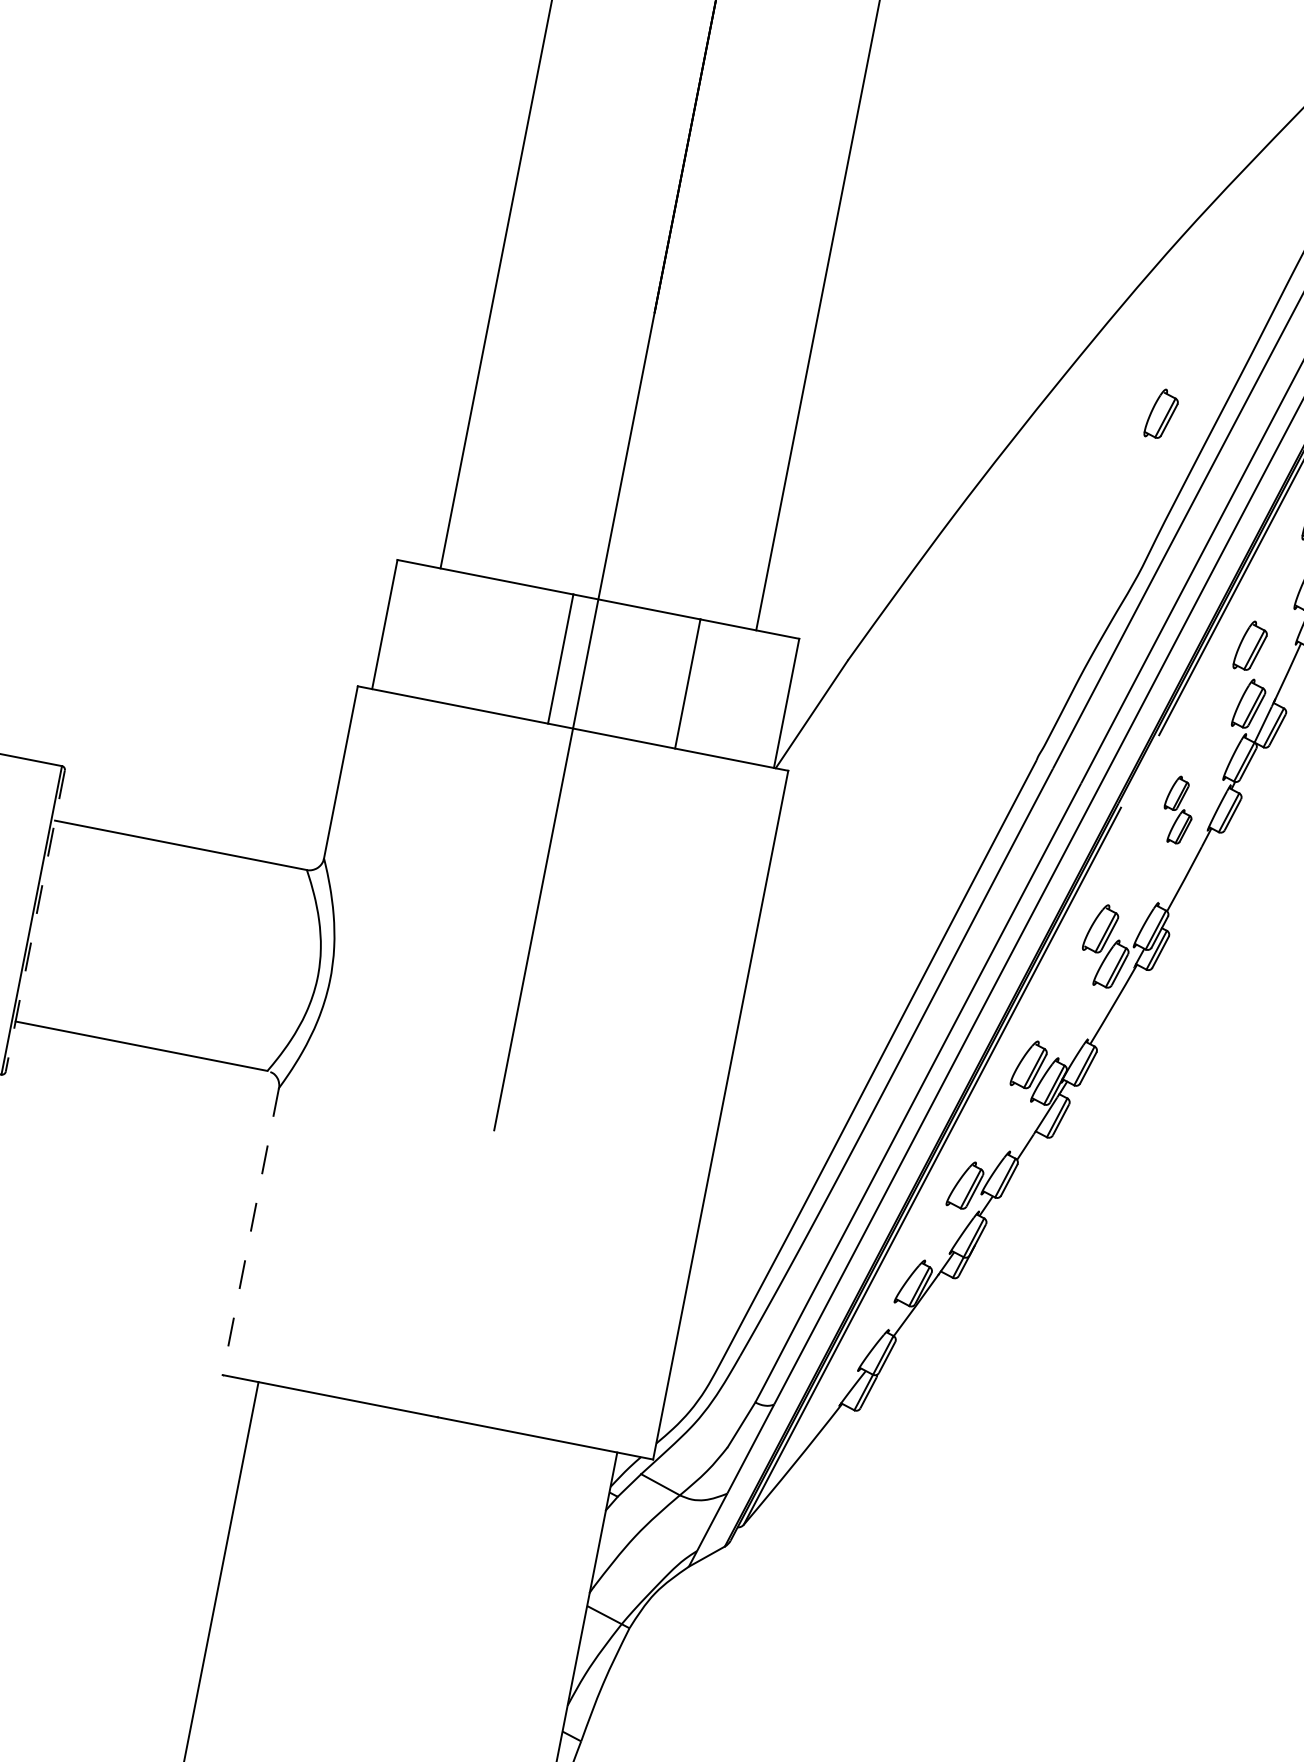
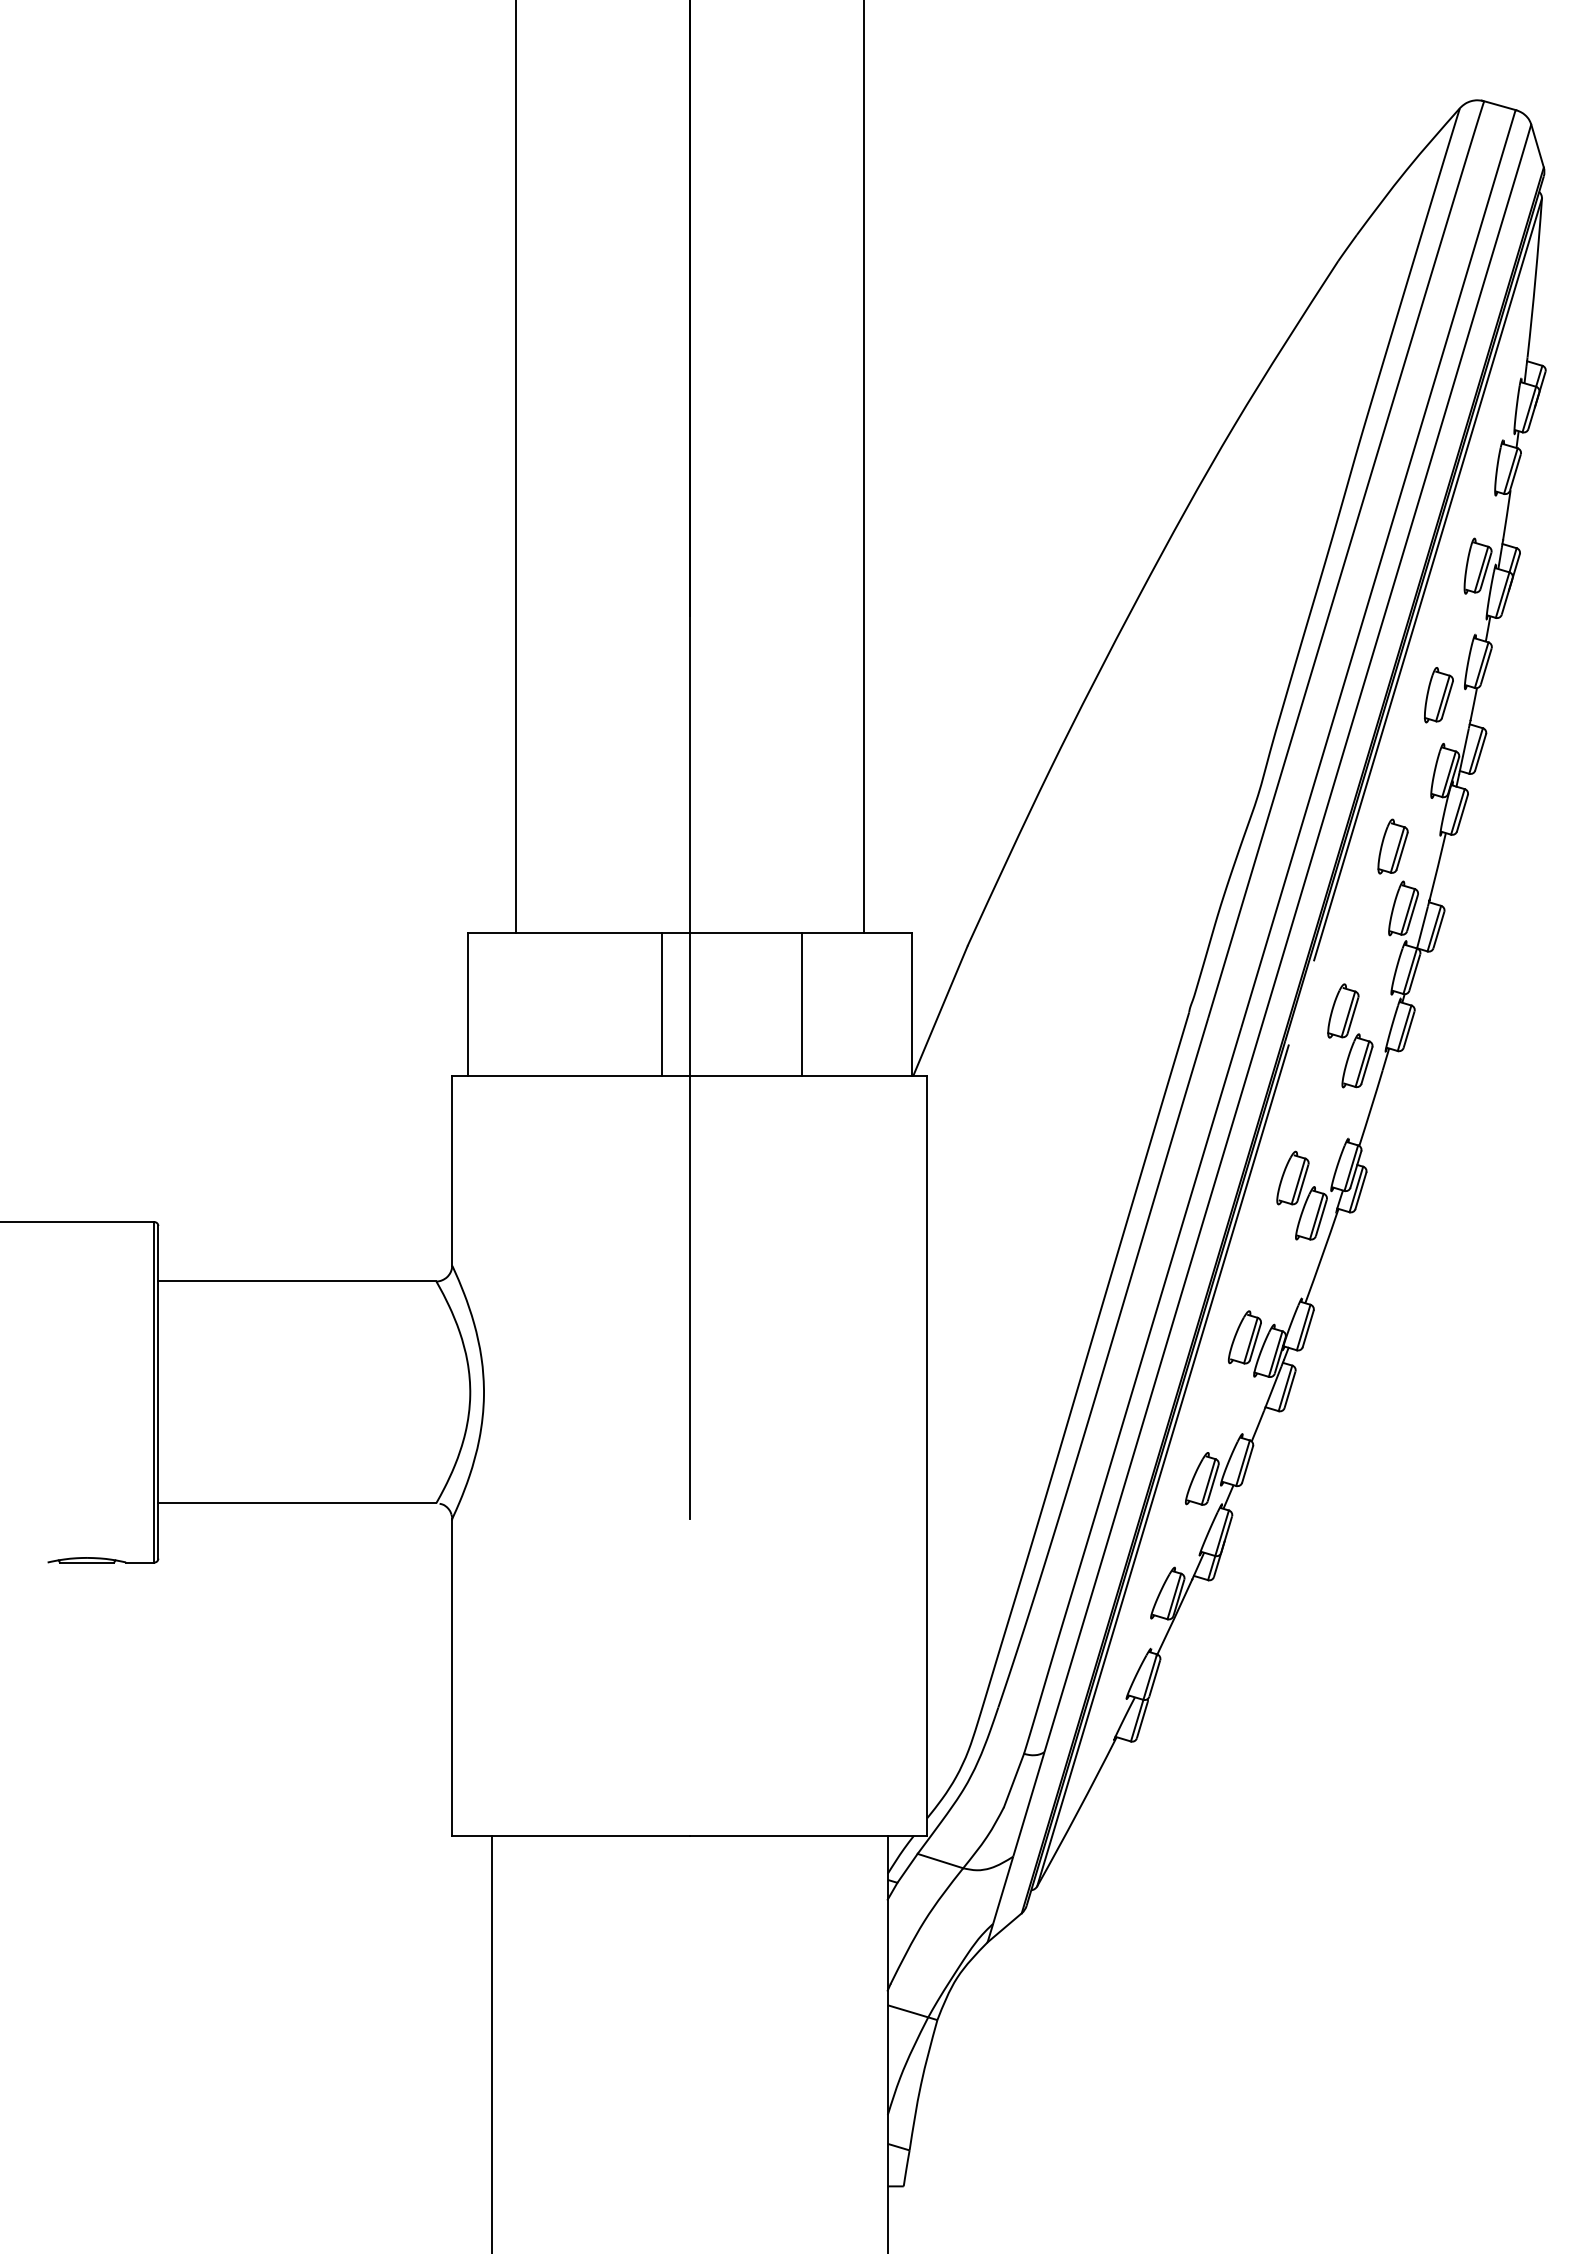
part: (1161, 413) -> (1249, 618), removed
part: (1178, 809) -> (1350, 1035), size x1.43
line: (35, 921) -> (158, 1392), dashed -> solid
line: (251, 1231) -> (452, 1677), dashed -> solid

